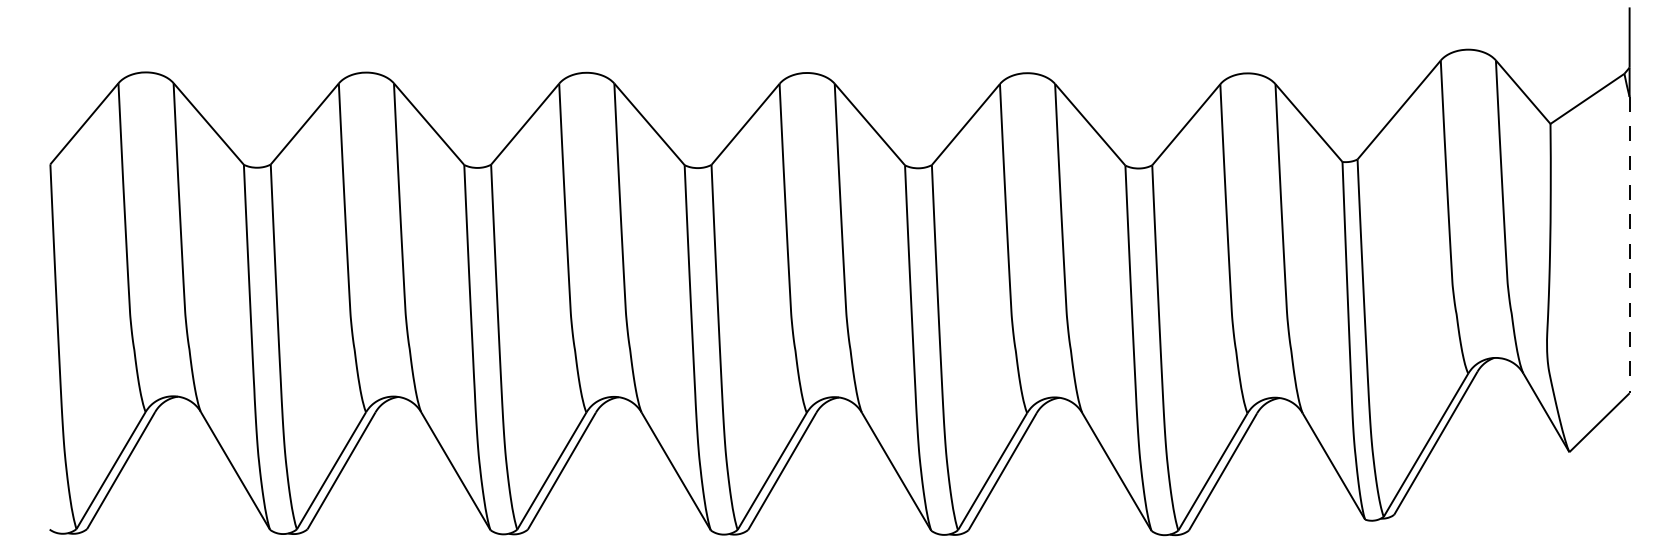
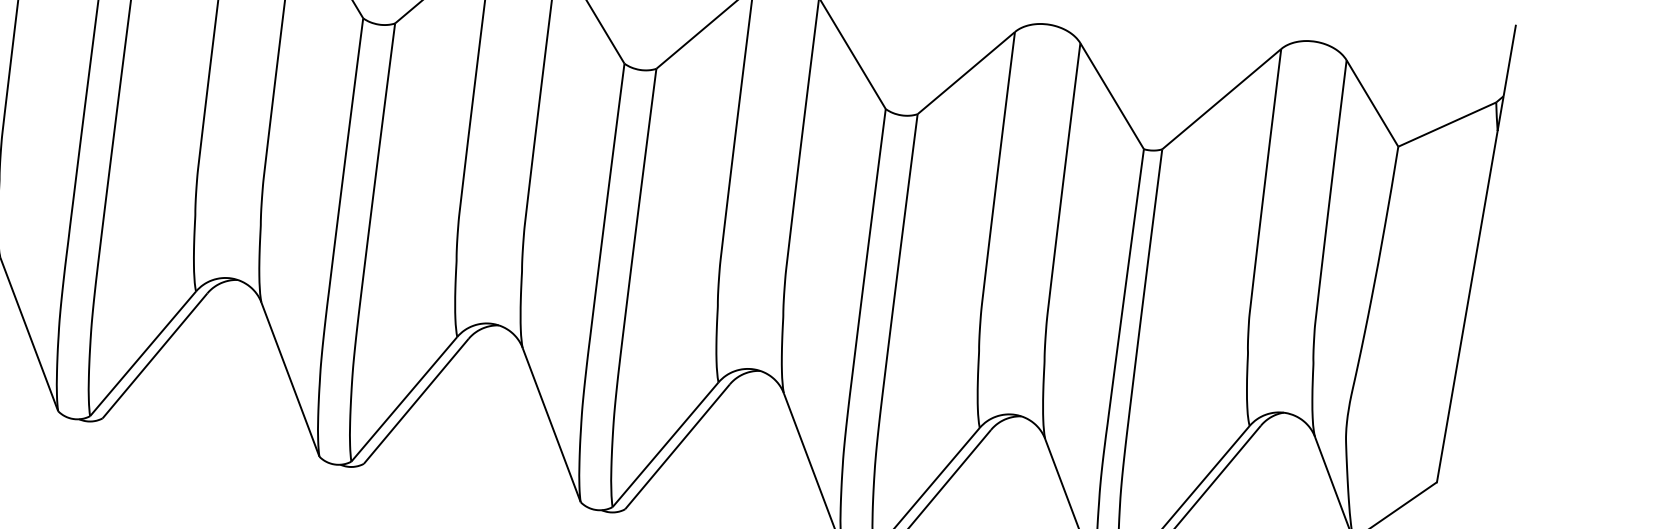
line: (1629, 245) -> (1467, 307), dashed -> solid

